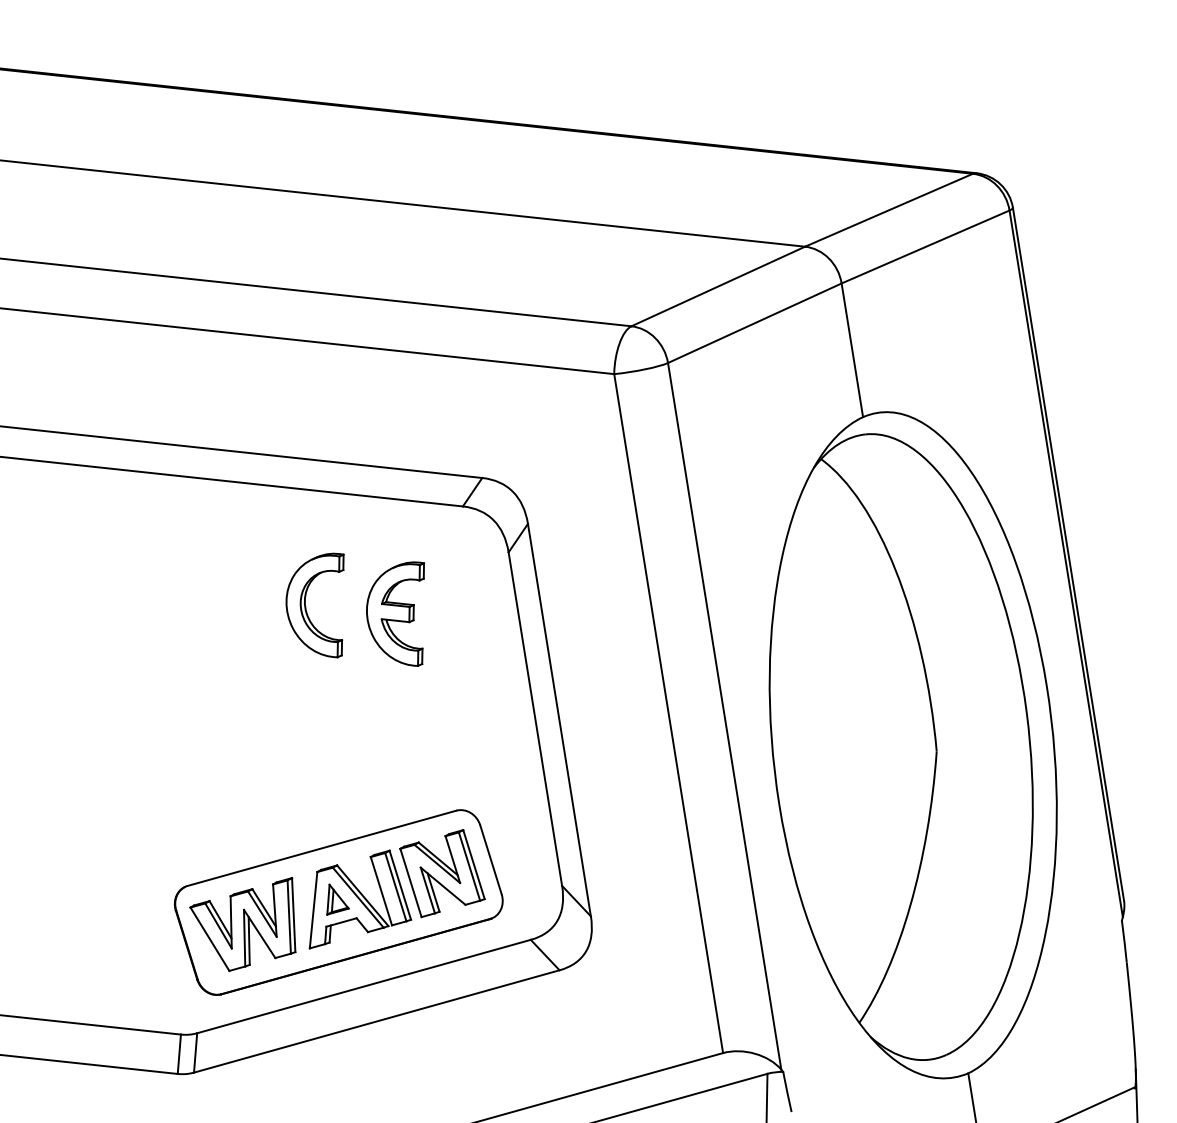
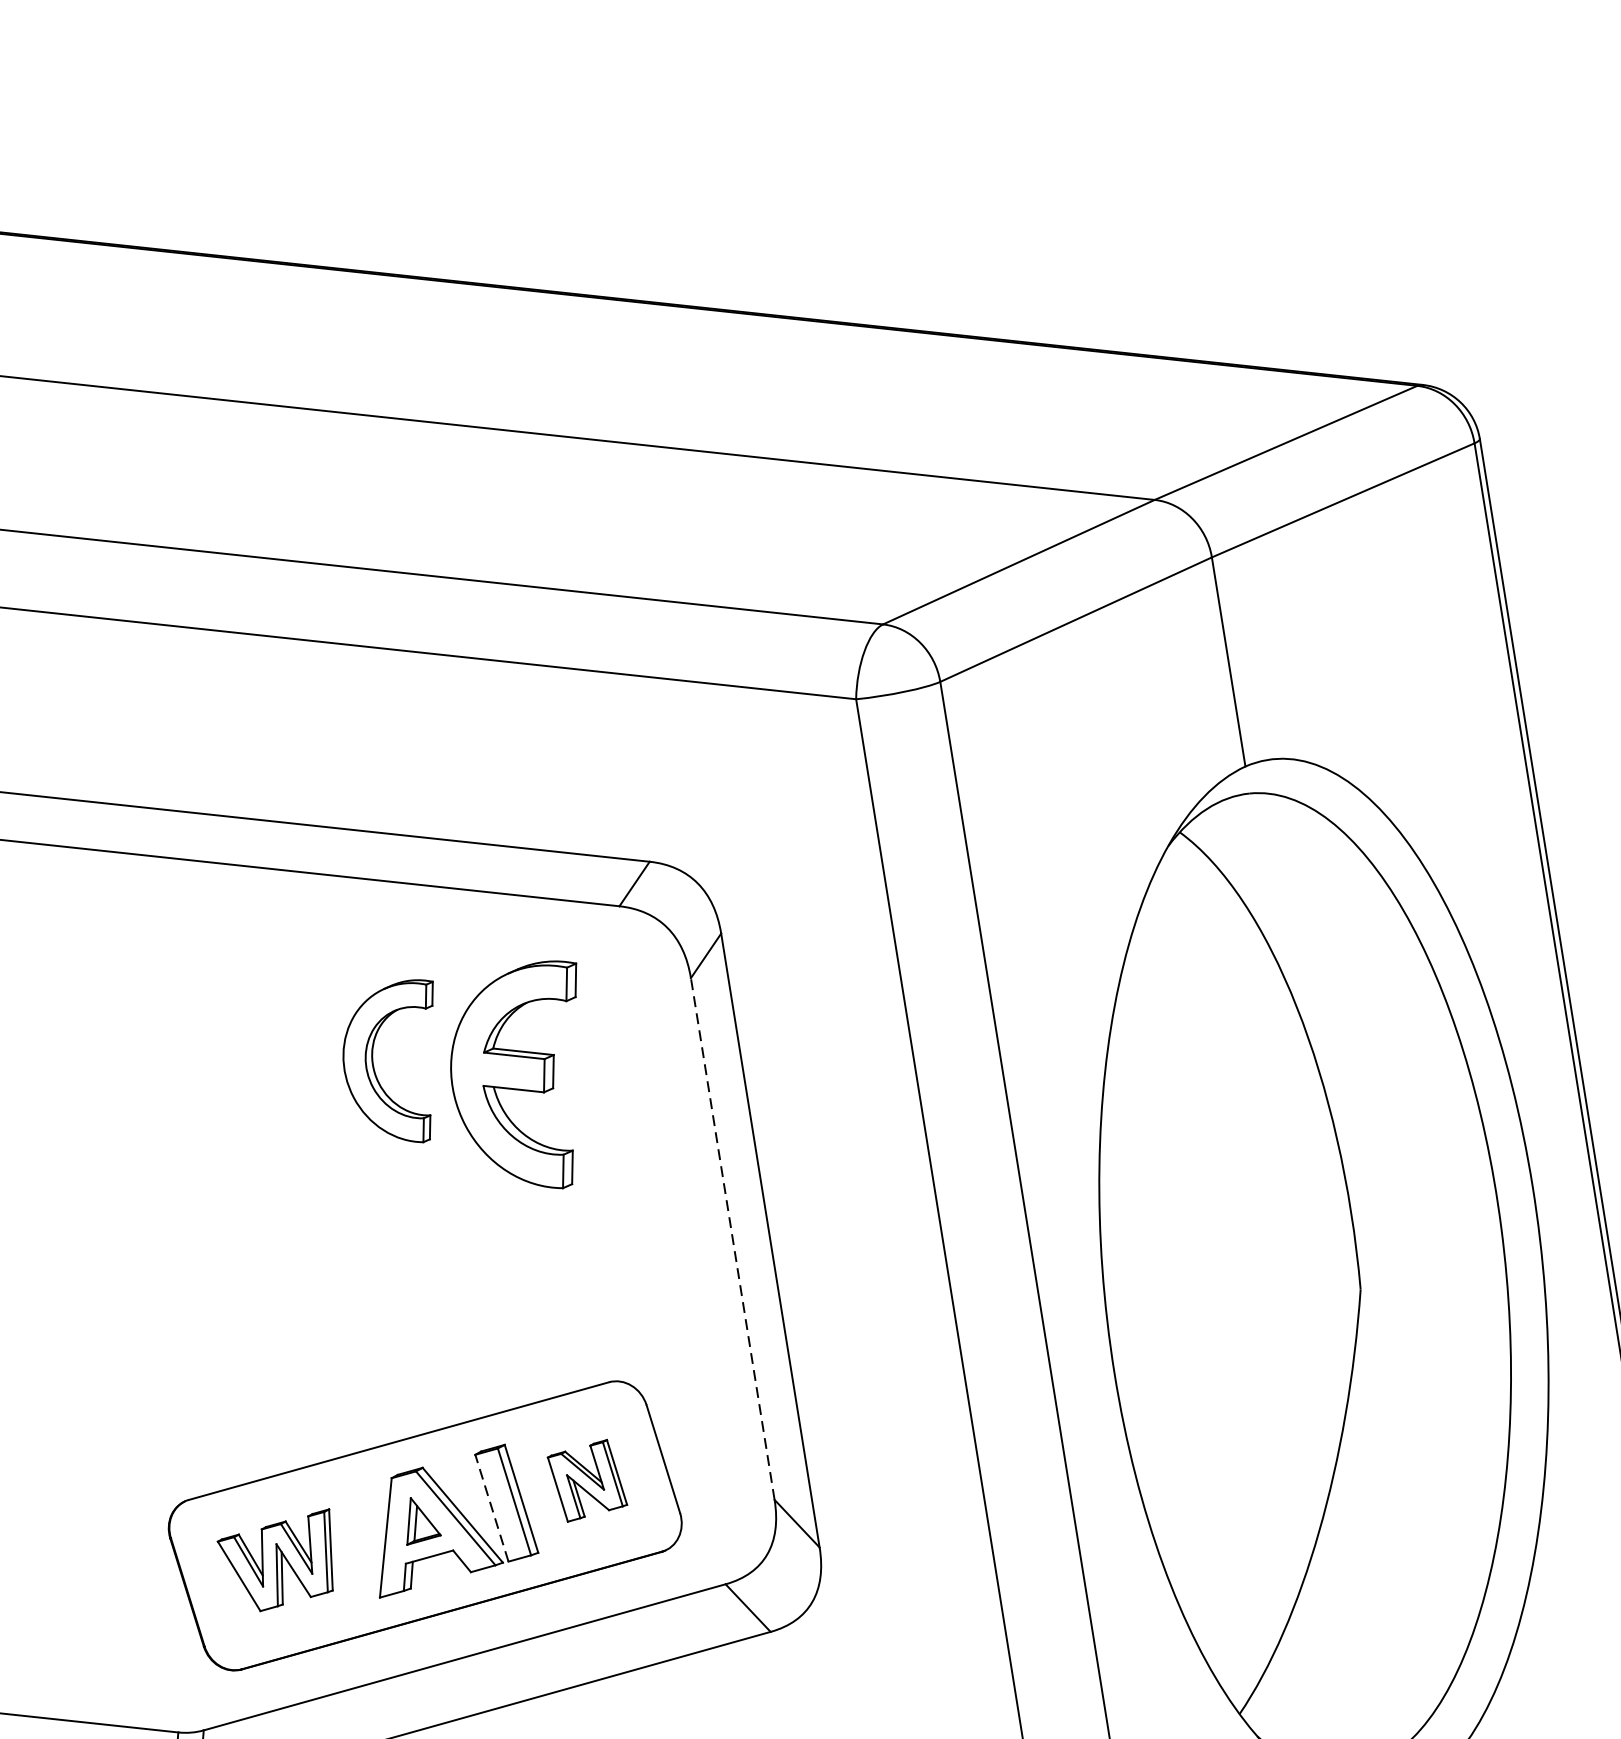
part: (395, 613) -> (513, 1073), size x1.4
line: (535, 719) -> (732, 1239), solid -> dashed
part: (442, 873) -> (587, 1480), size x0.6
line: (381, 891) -> (492, 1508), solid -> dashed
part: (242, 924) -> (274, 1560), size x0.7

